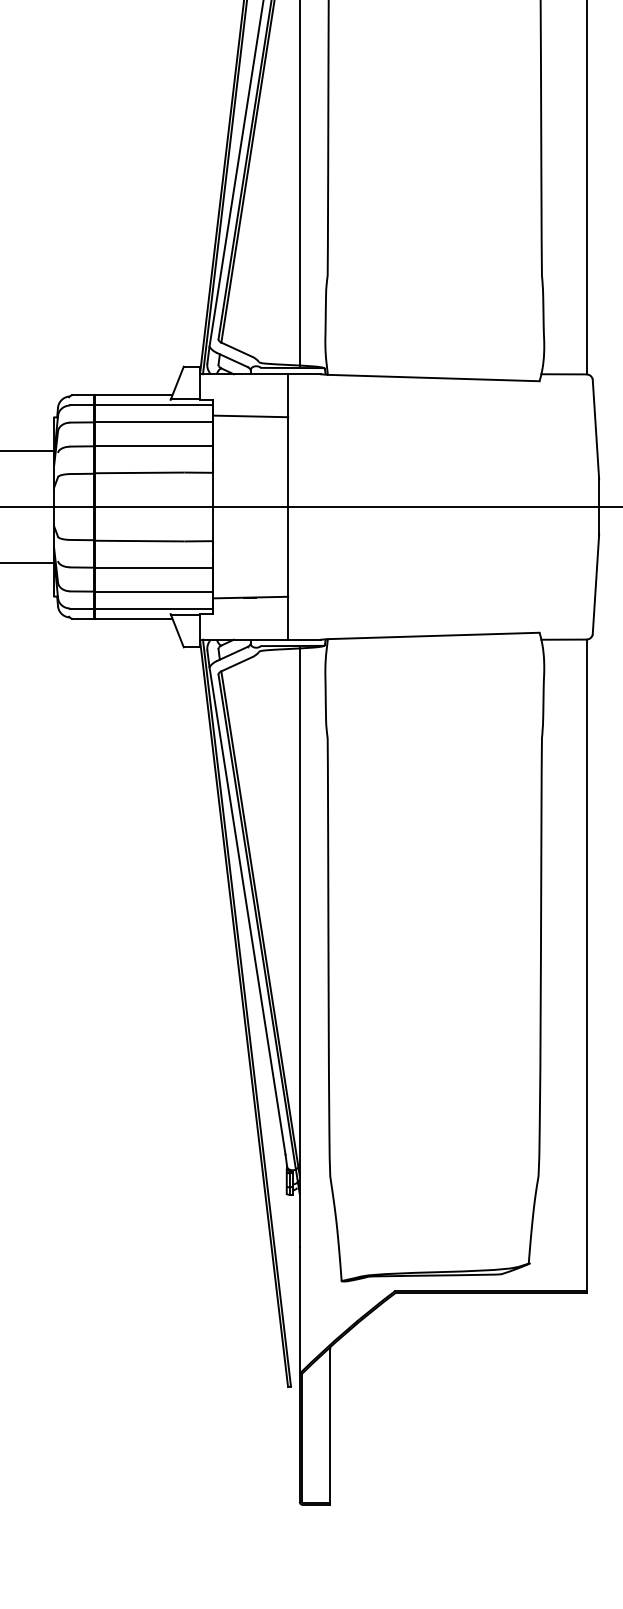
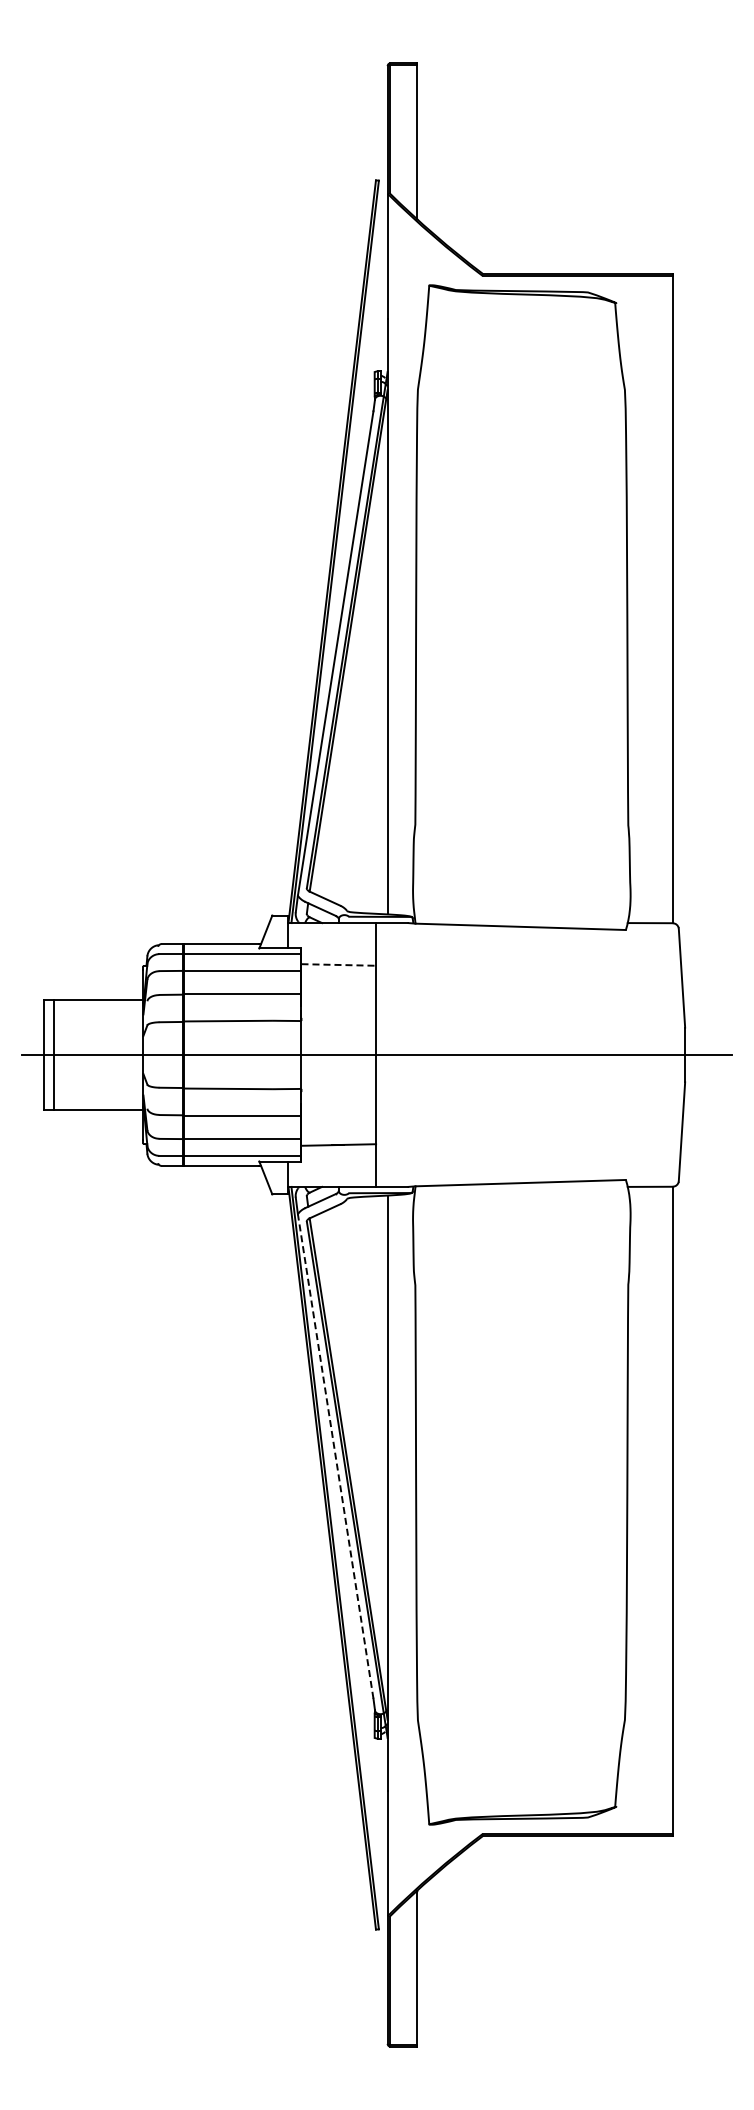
line: (251, 415) -> (339, 964), solid -> dashed
line: (247, 909) -> (335, 1455), solid -> dashed

